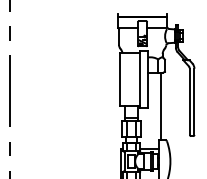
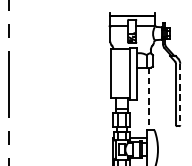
line: (194, 102) -> (180, 95), solid -> dashed
line: (161, 106) -> (149, 98), solid -> dashed

